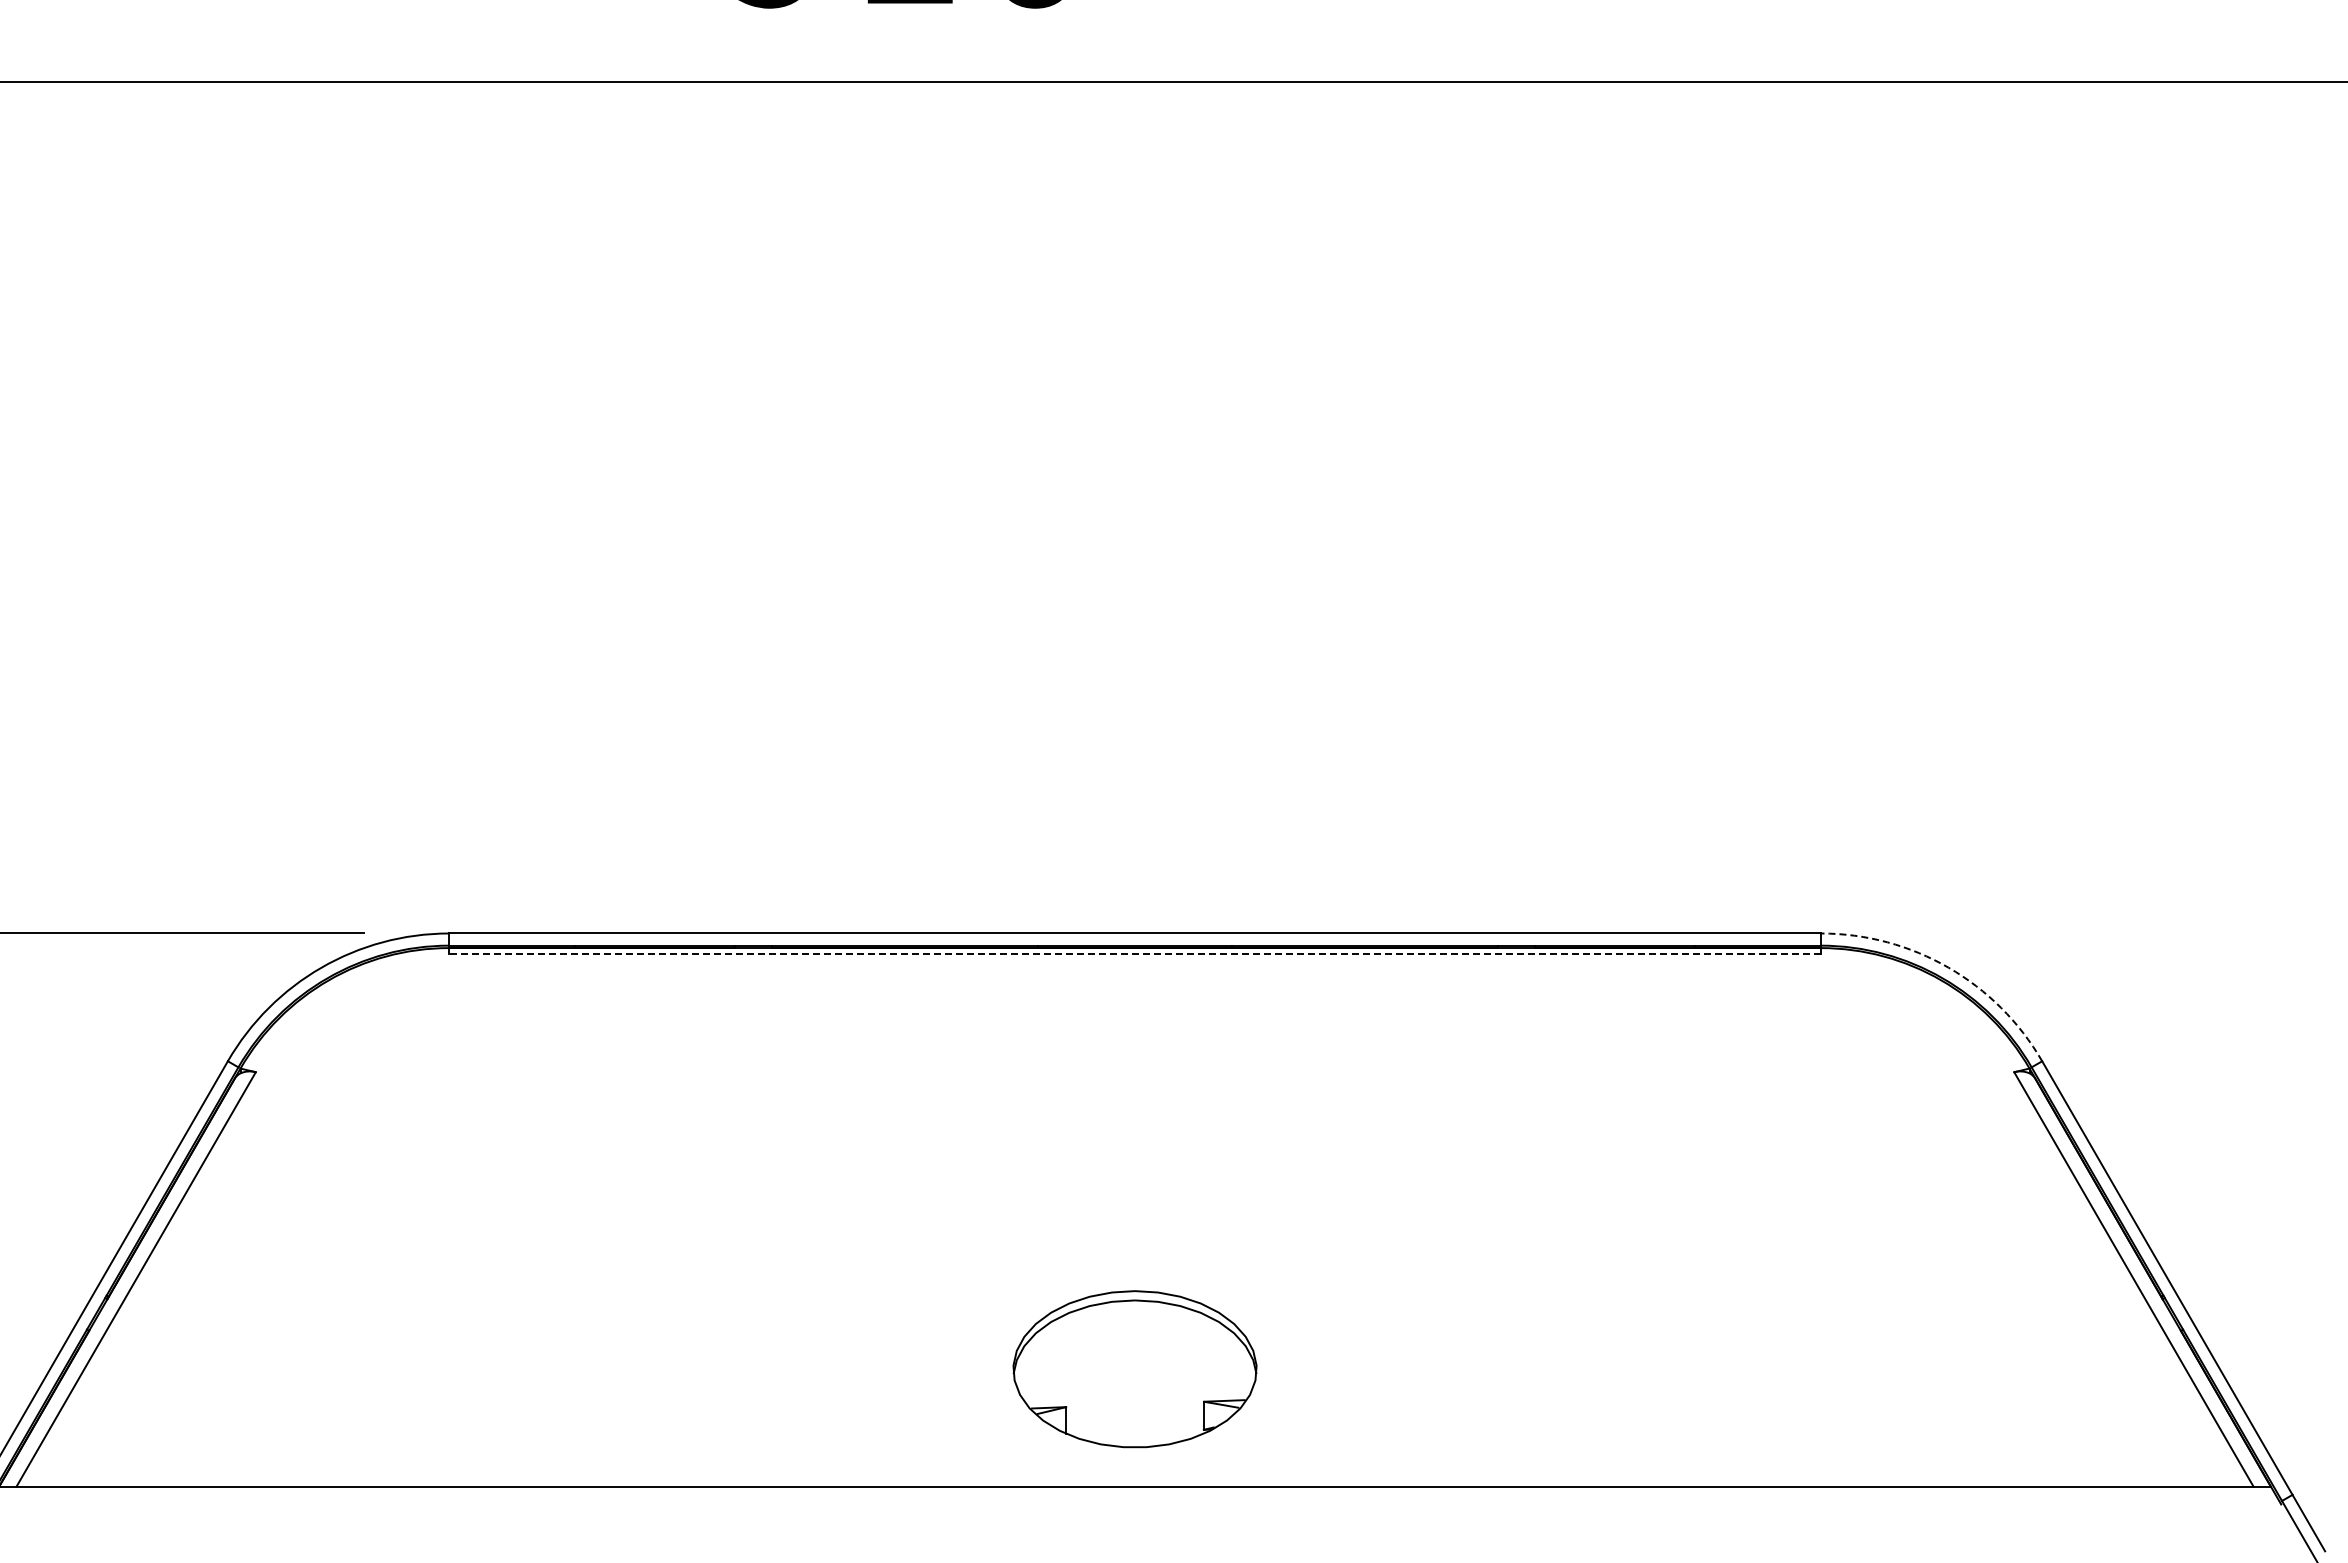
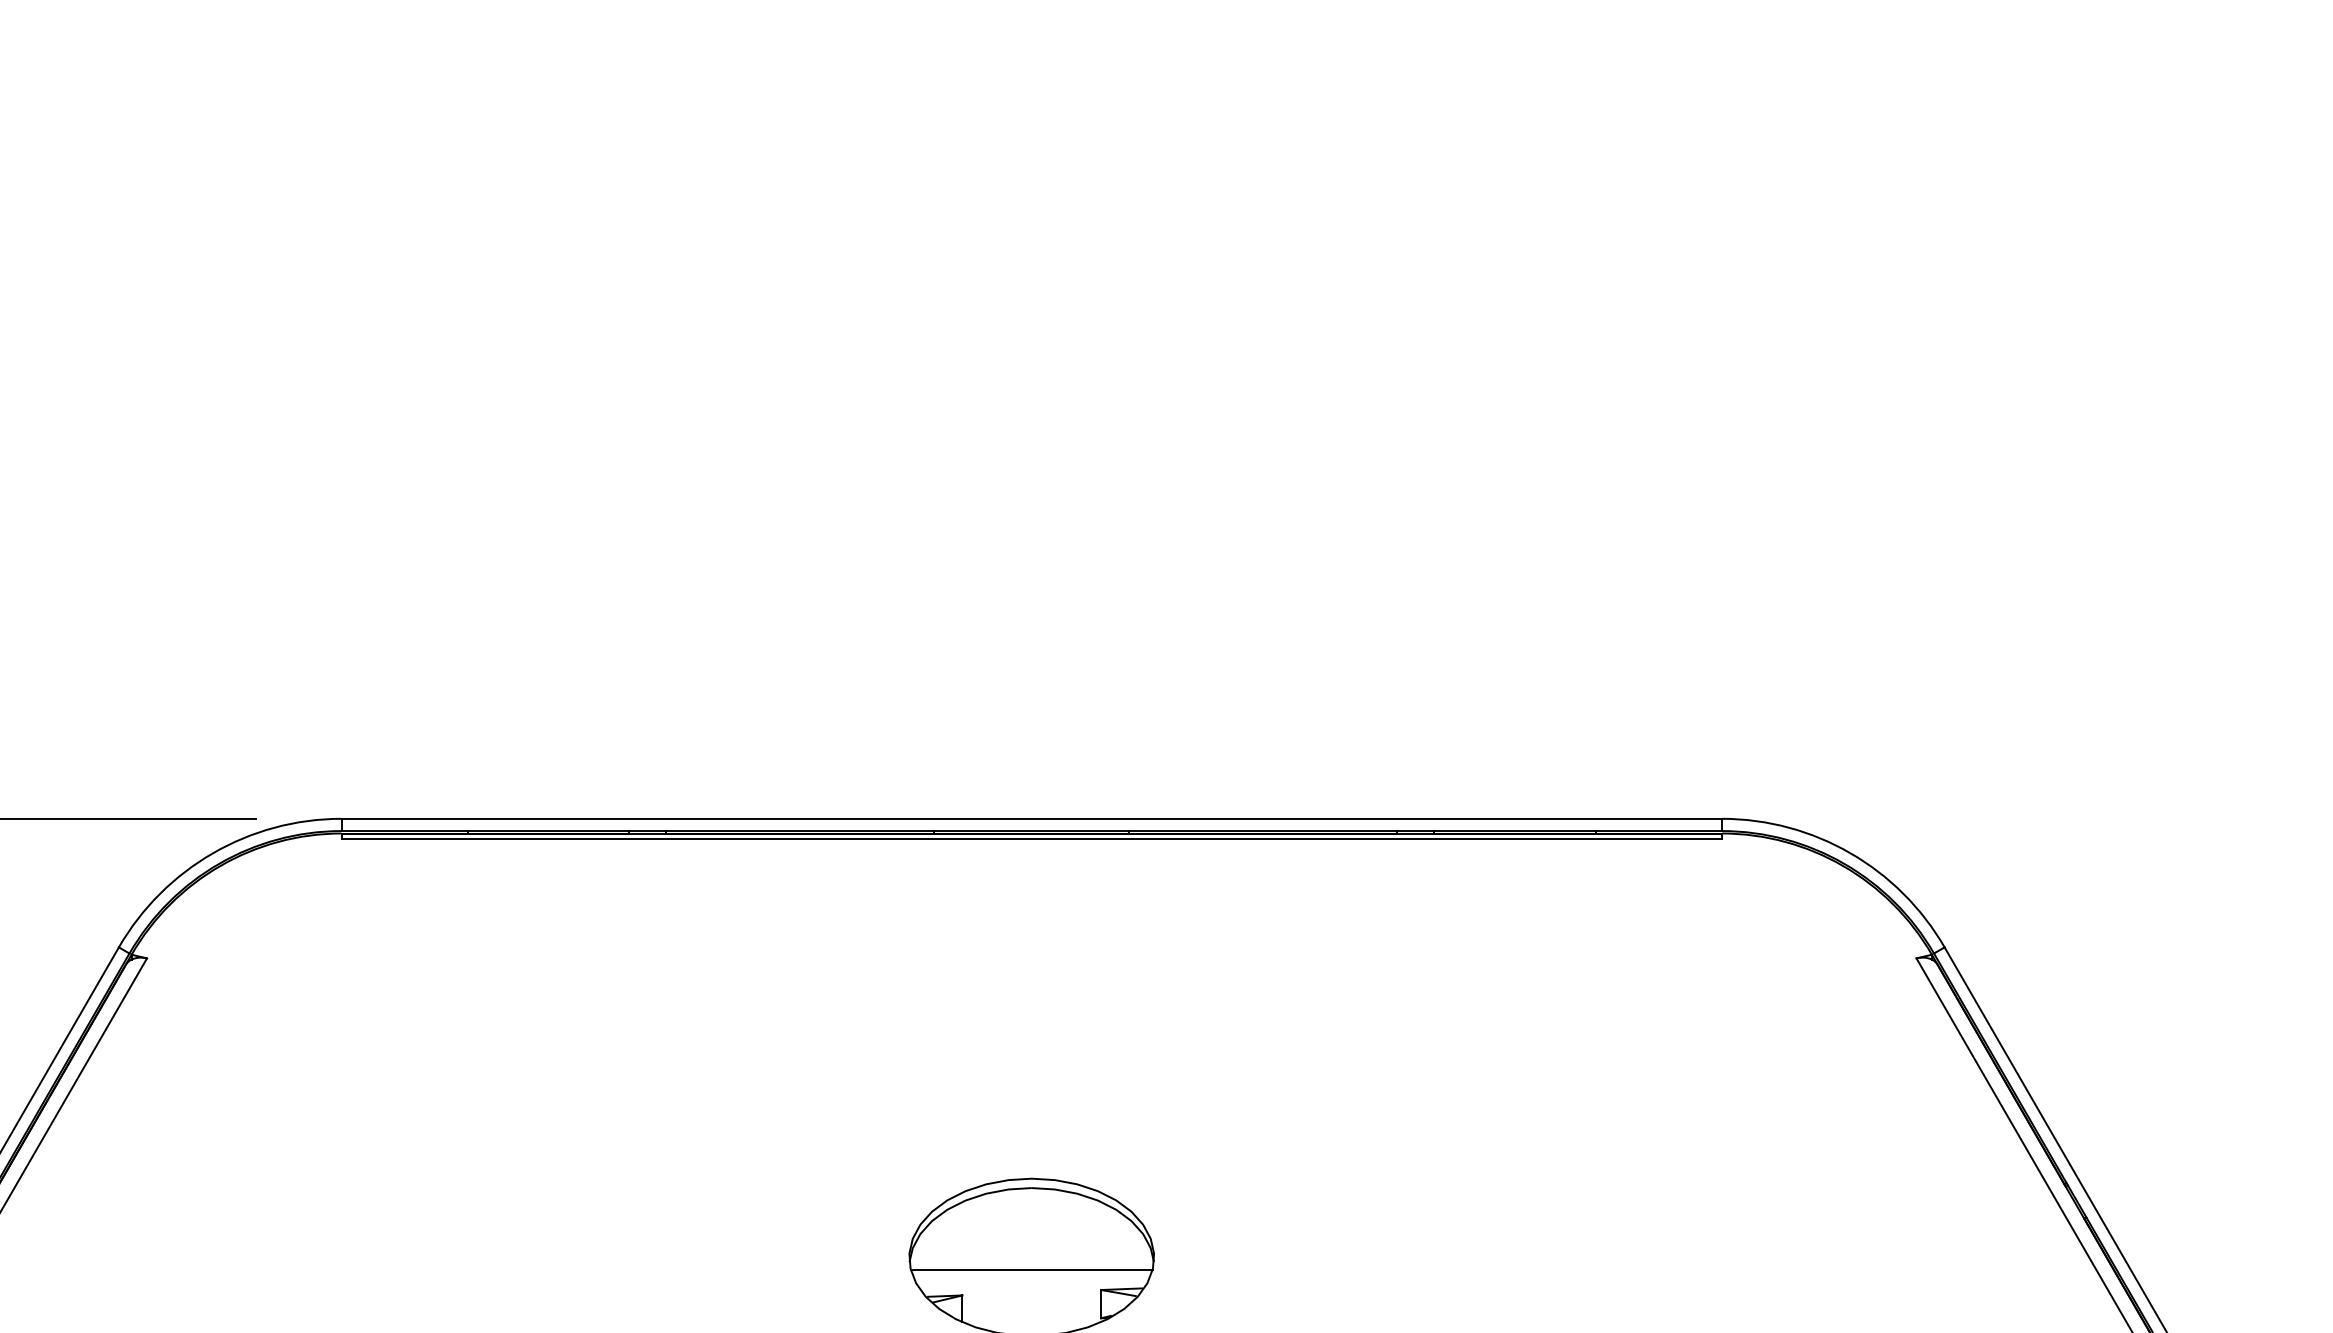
line: (1135, 953) -> (1032, 838), dashed -> solid
arc: (1948, 967) -> (1850, 853), dashed -> solid
line: (1134, 1381) -> (1031, 1269), added

